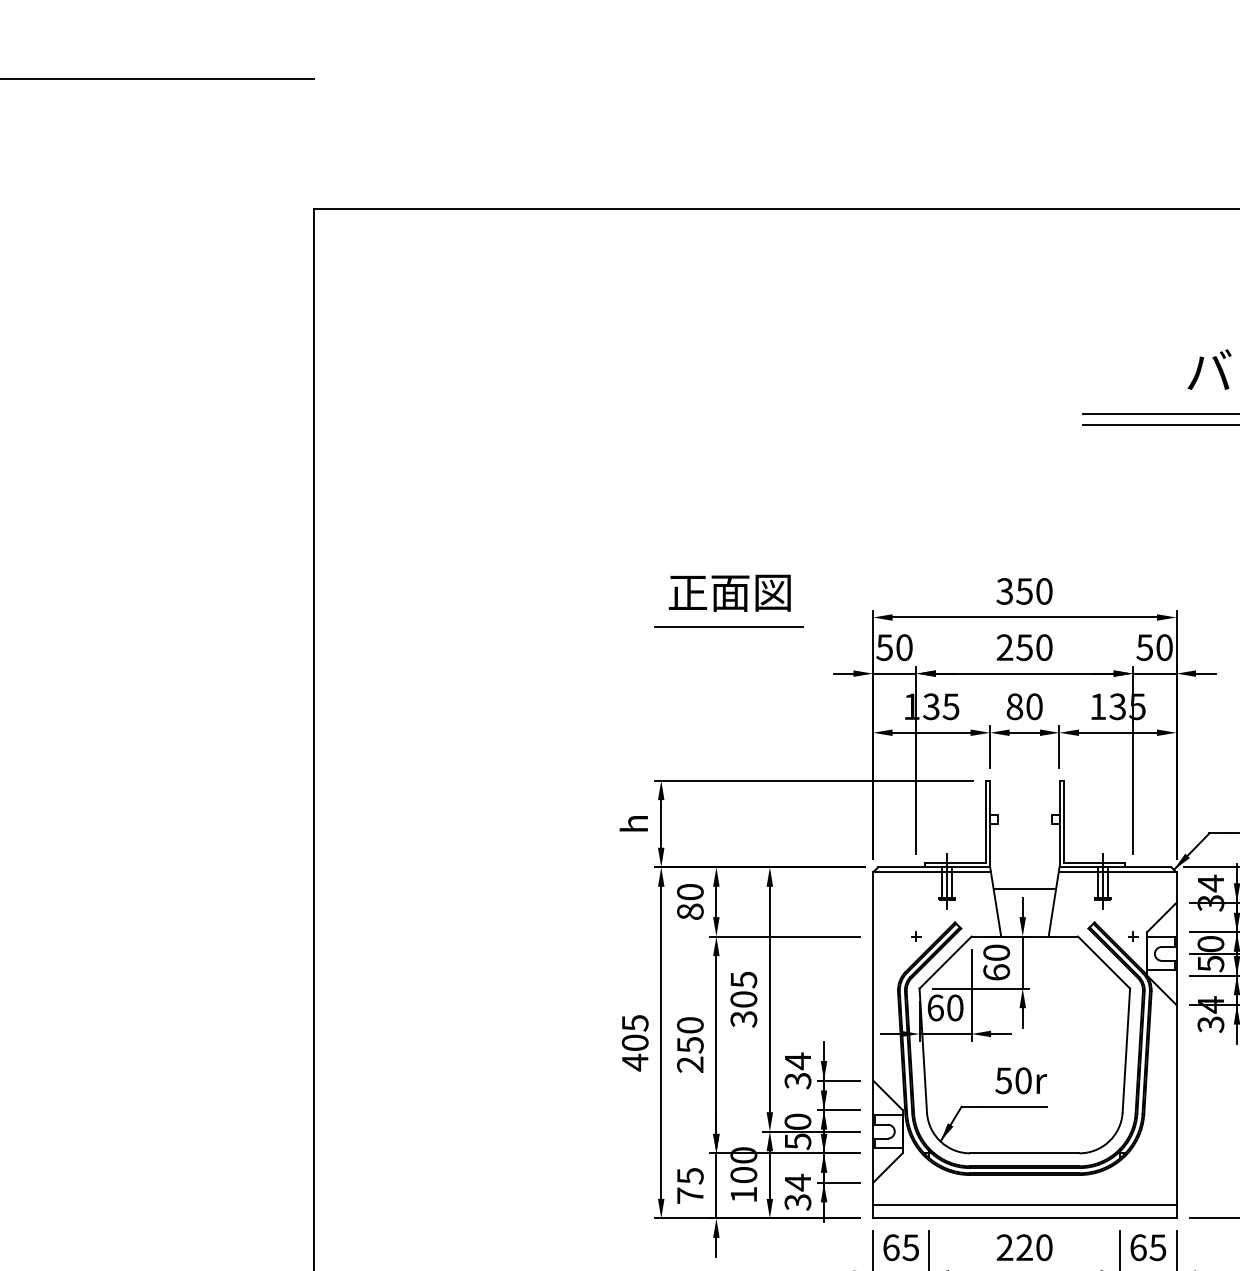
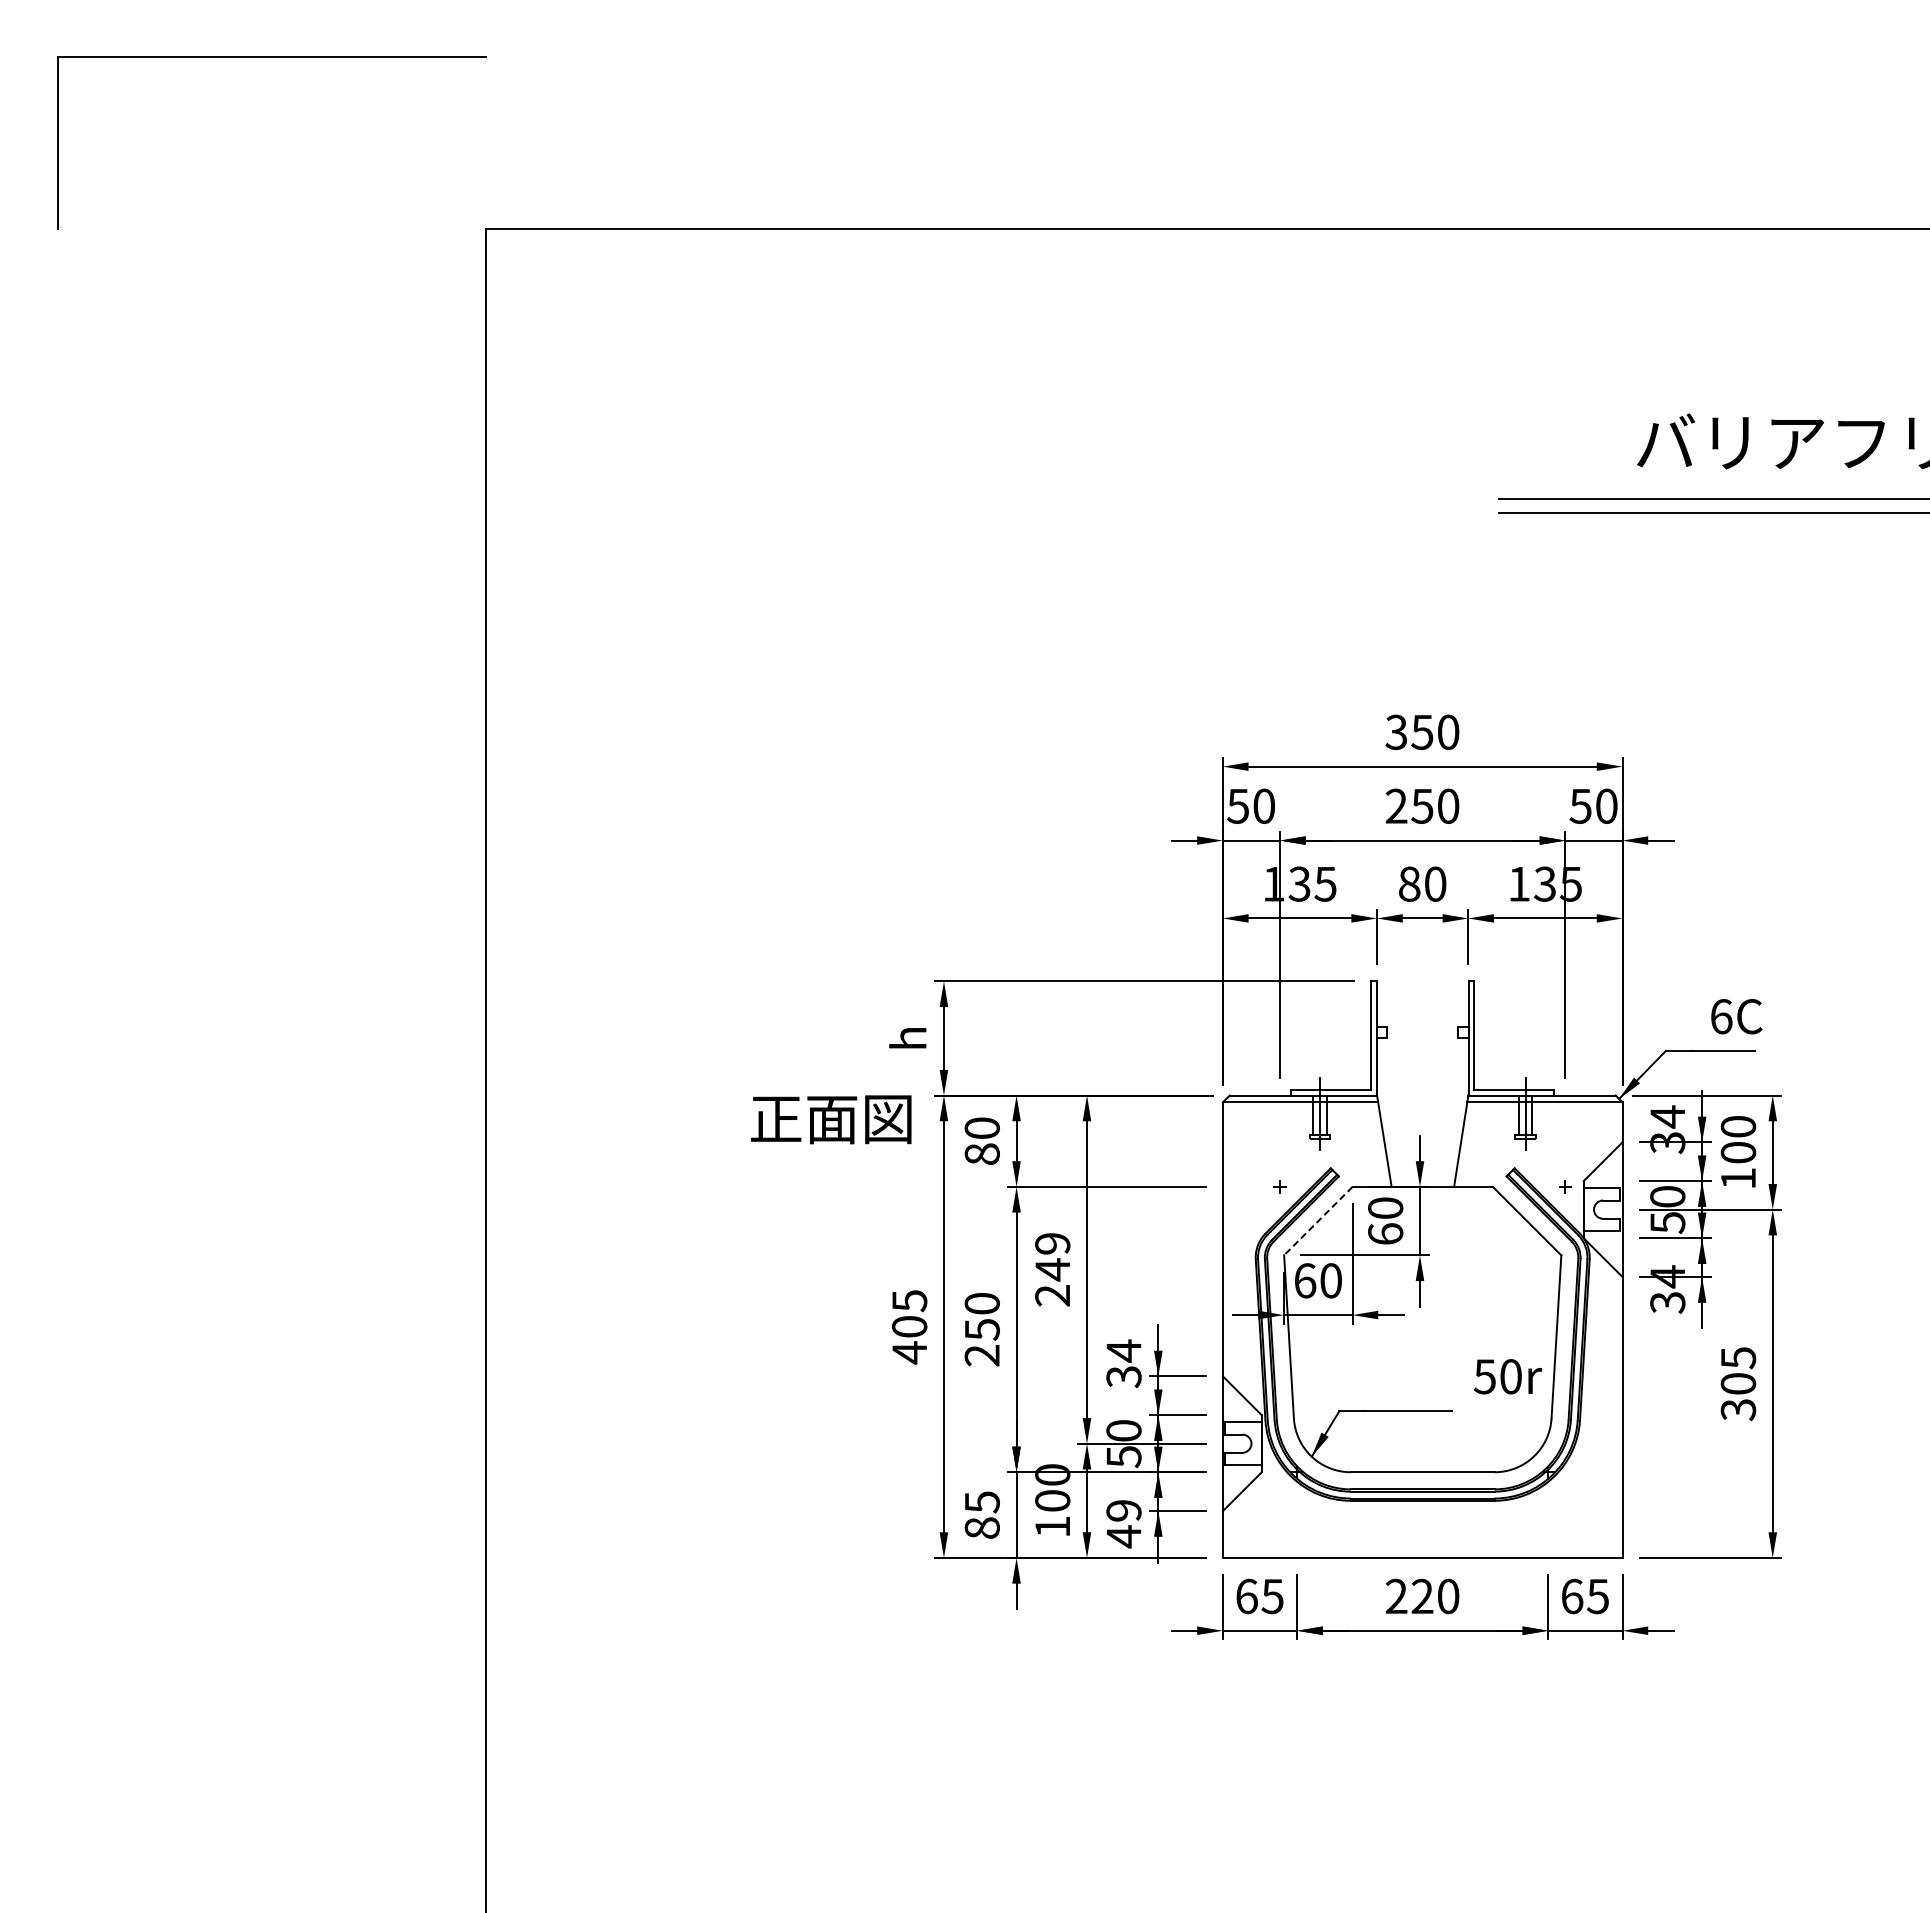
text: (730, 593) -> (831, 1119), moved
line: (728, 626) -> (1032, 778), removed
line: (1024, 889) -> (1422, 1124), removed
line: (945, 962) -> (1318, 1221), solid -> dashed
text: (743, 999) -> (1052, 1269), 305 -> 249
text: (1020, 1080) -> (1507, 1376), moved
text: (797, 1192) -> (1123, 1523), 34 -> 49
text: (689, 1195) -> (981, 1527), 75 -> 85
line: (1024, 1205) -> (1422, 1540), removed

